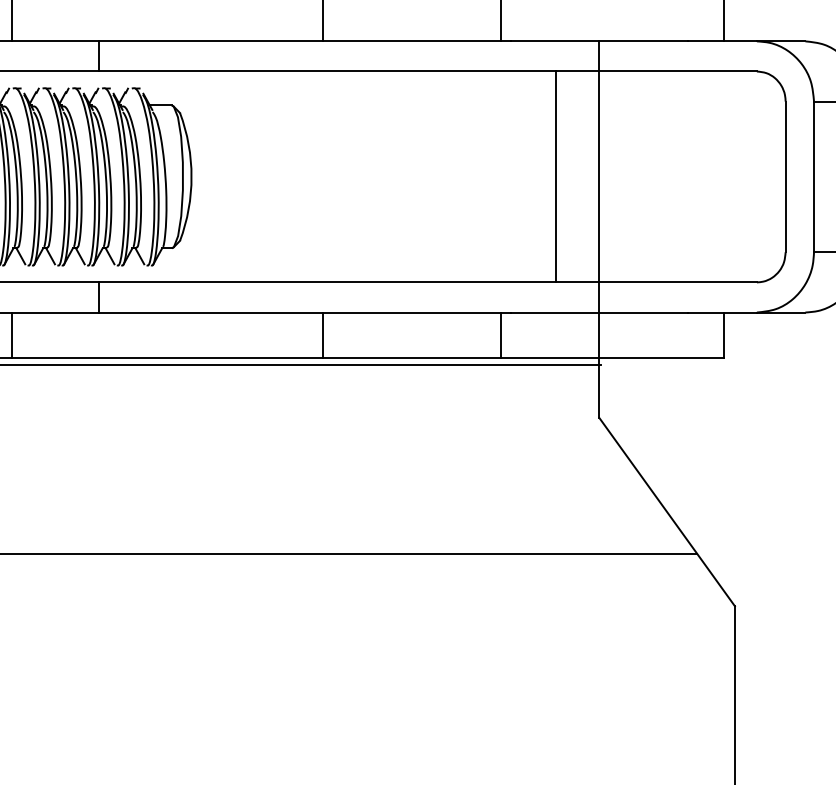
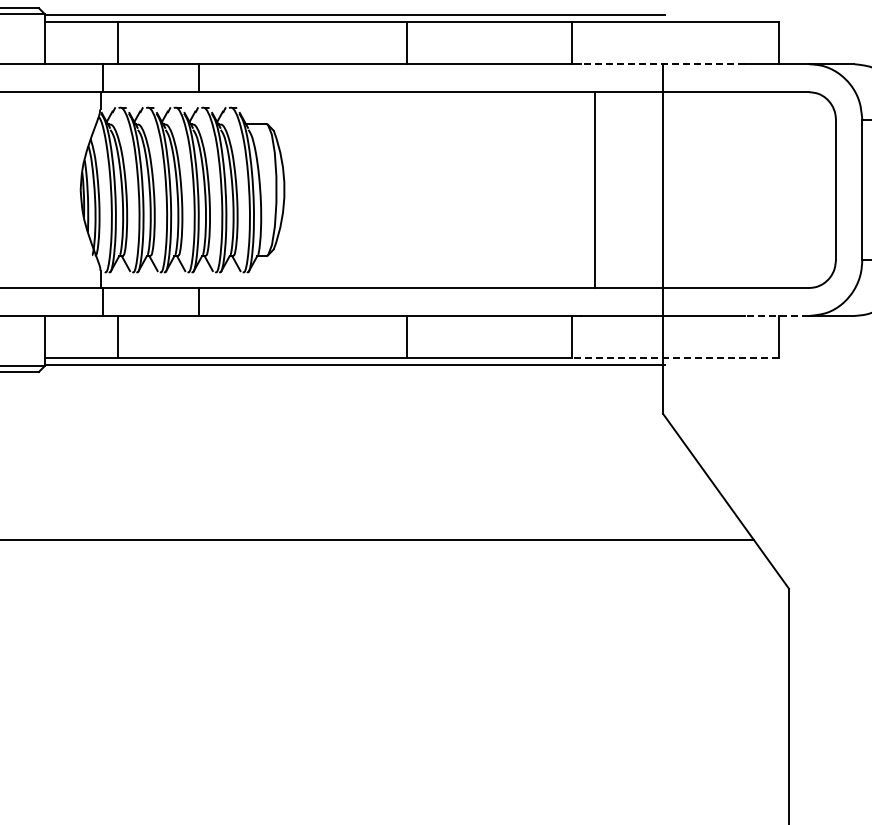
line: (598, 41) -> (662, 64), solid -> dashed
line: (556, 176) -> (595, 189), moved
line: (722, 312) -> (777, 315), solid -> dashed
line: (612, 357) -> (675, 357), solid -> dashed

